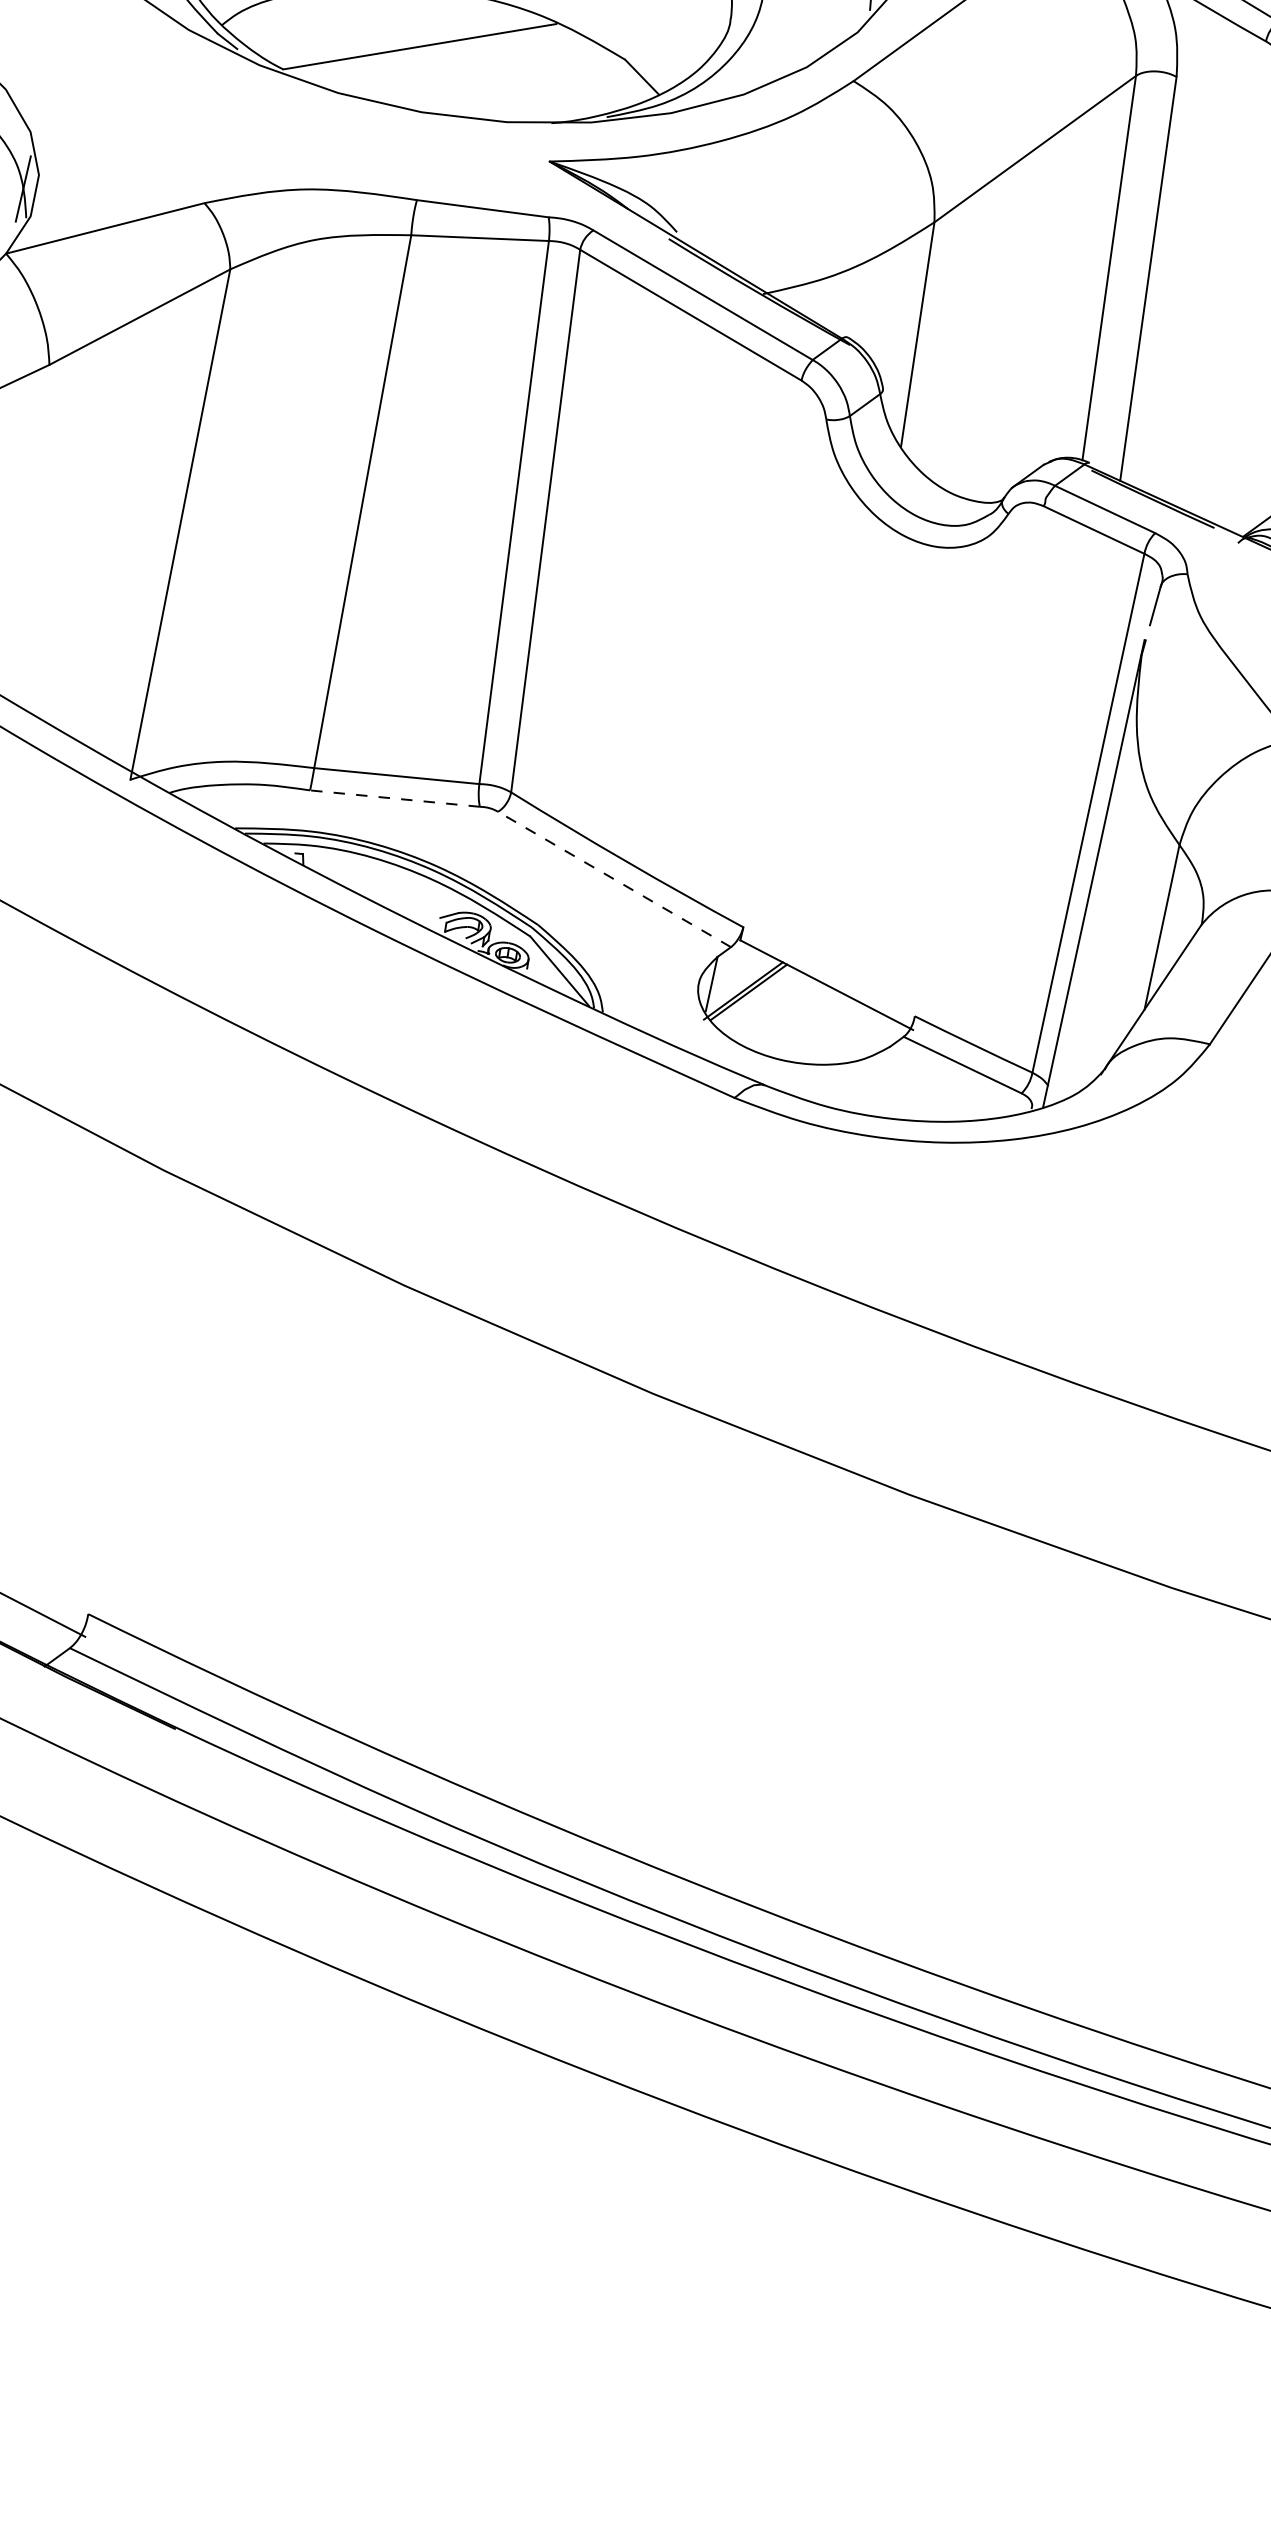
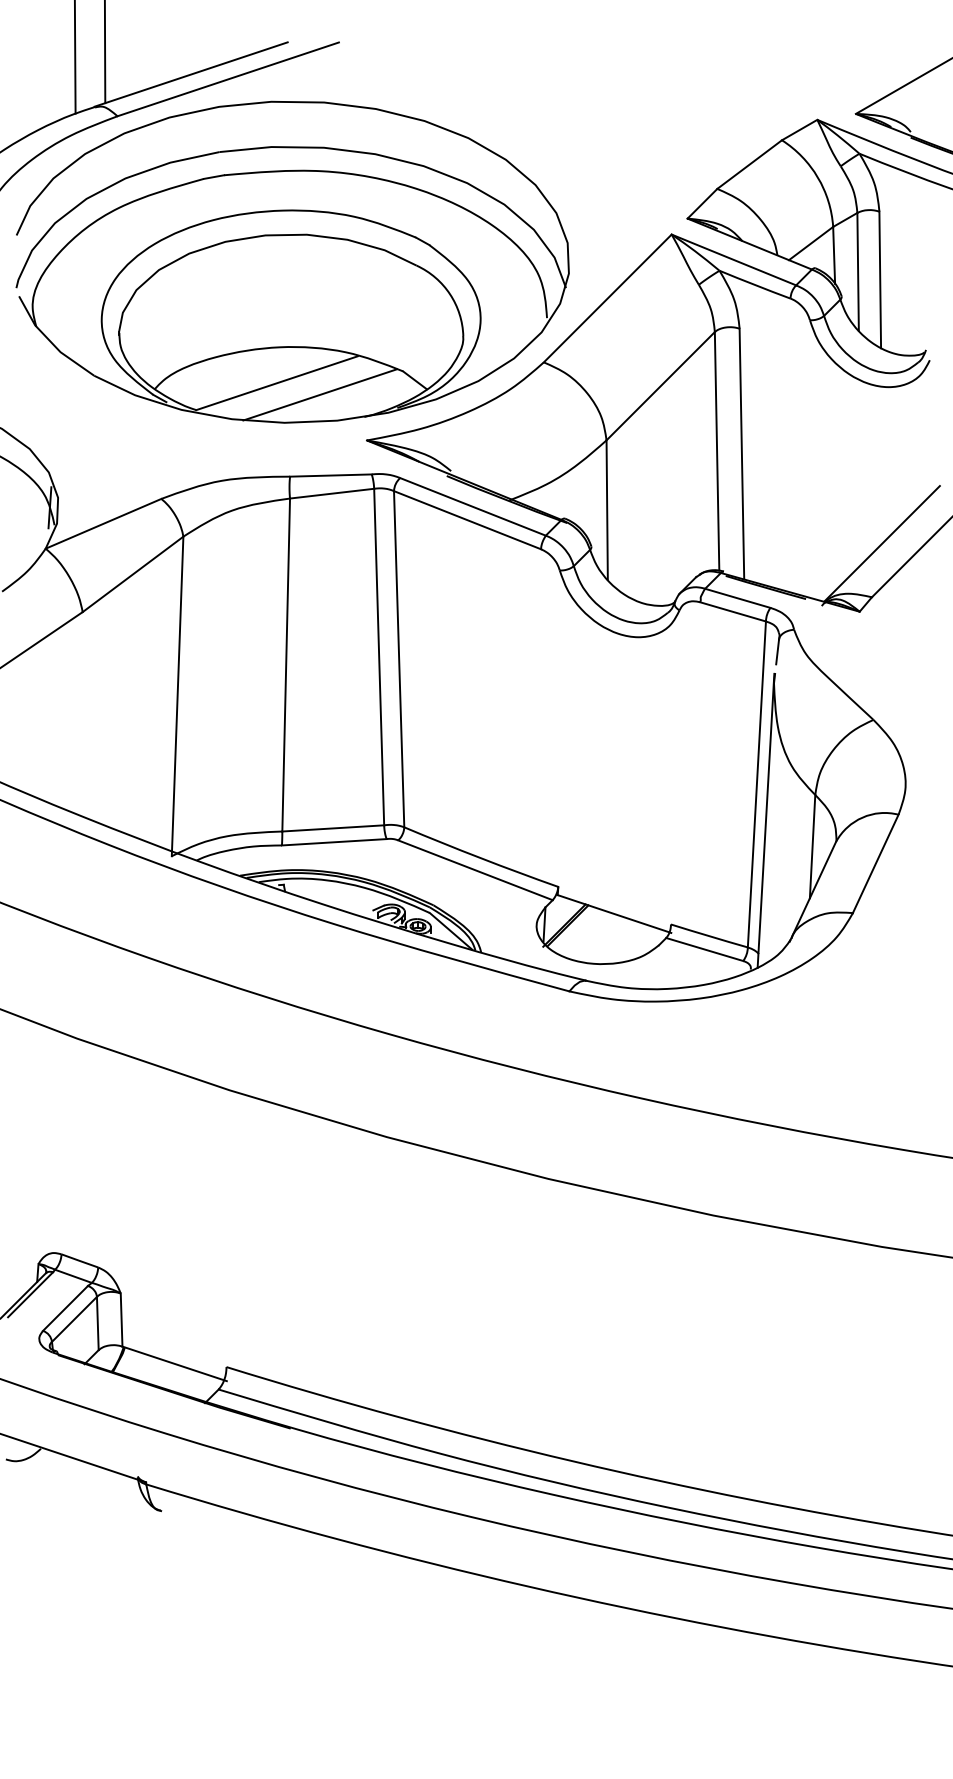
line: (485, 75) -> (319, 394), added
line: (393, 798) -> (333, 842), dashed -> solid
line: (614, 879) -> (475, 870), dashed -> solid

